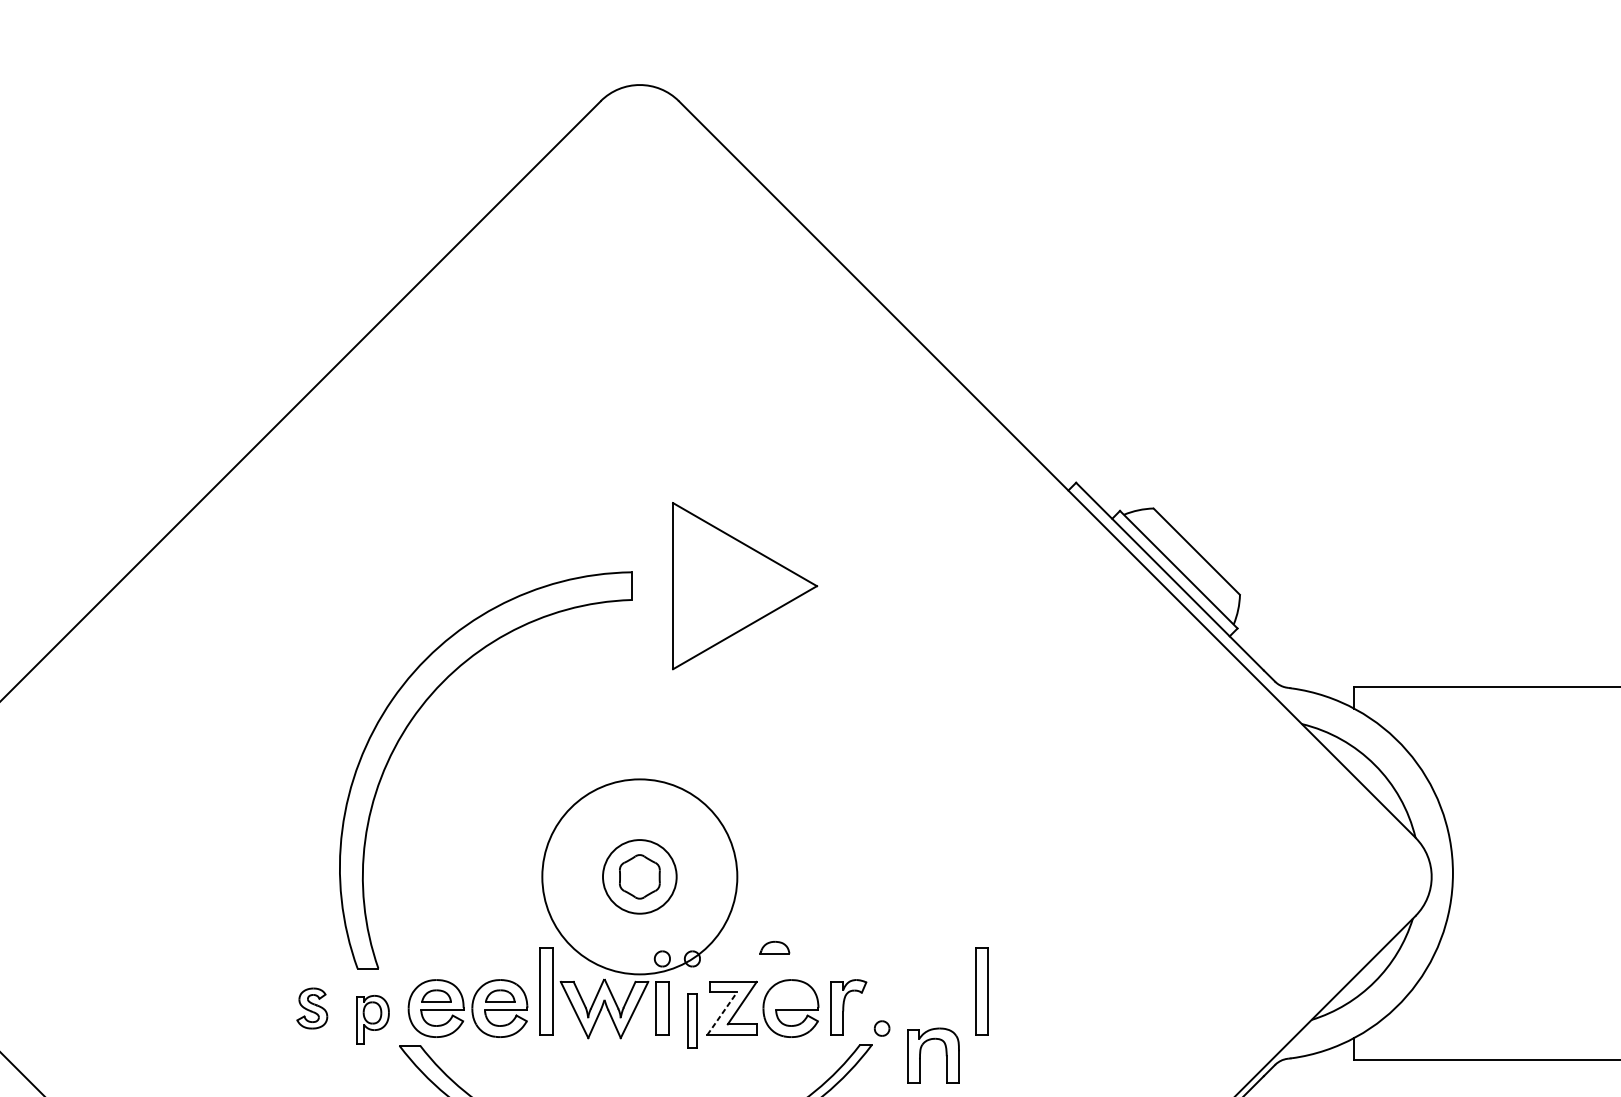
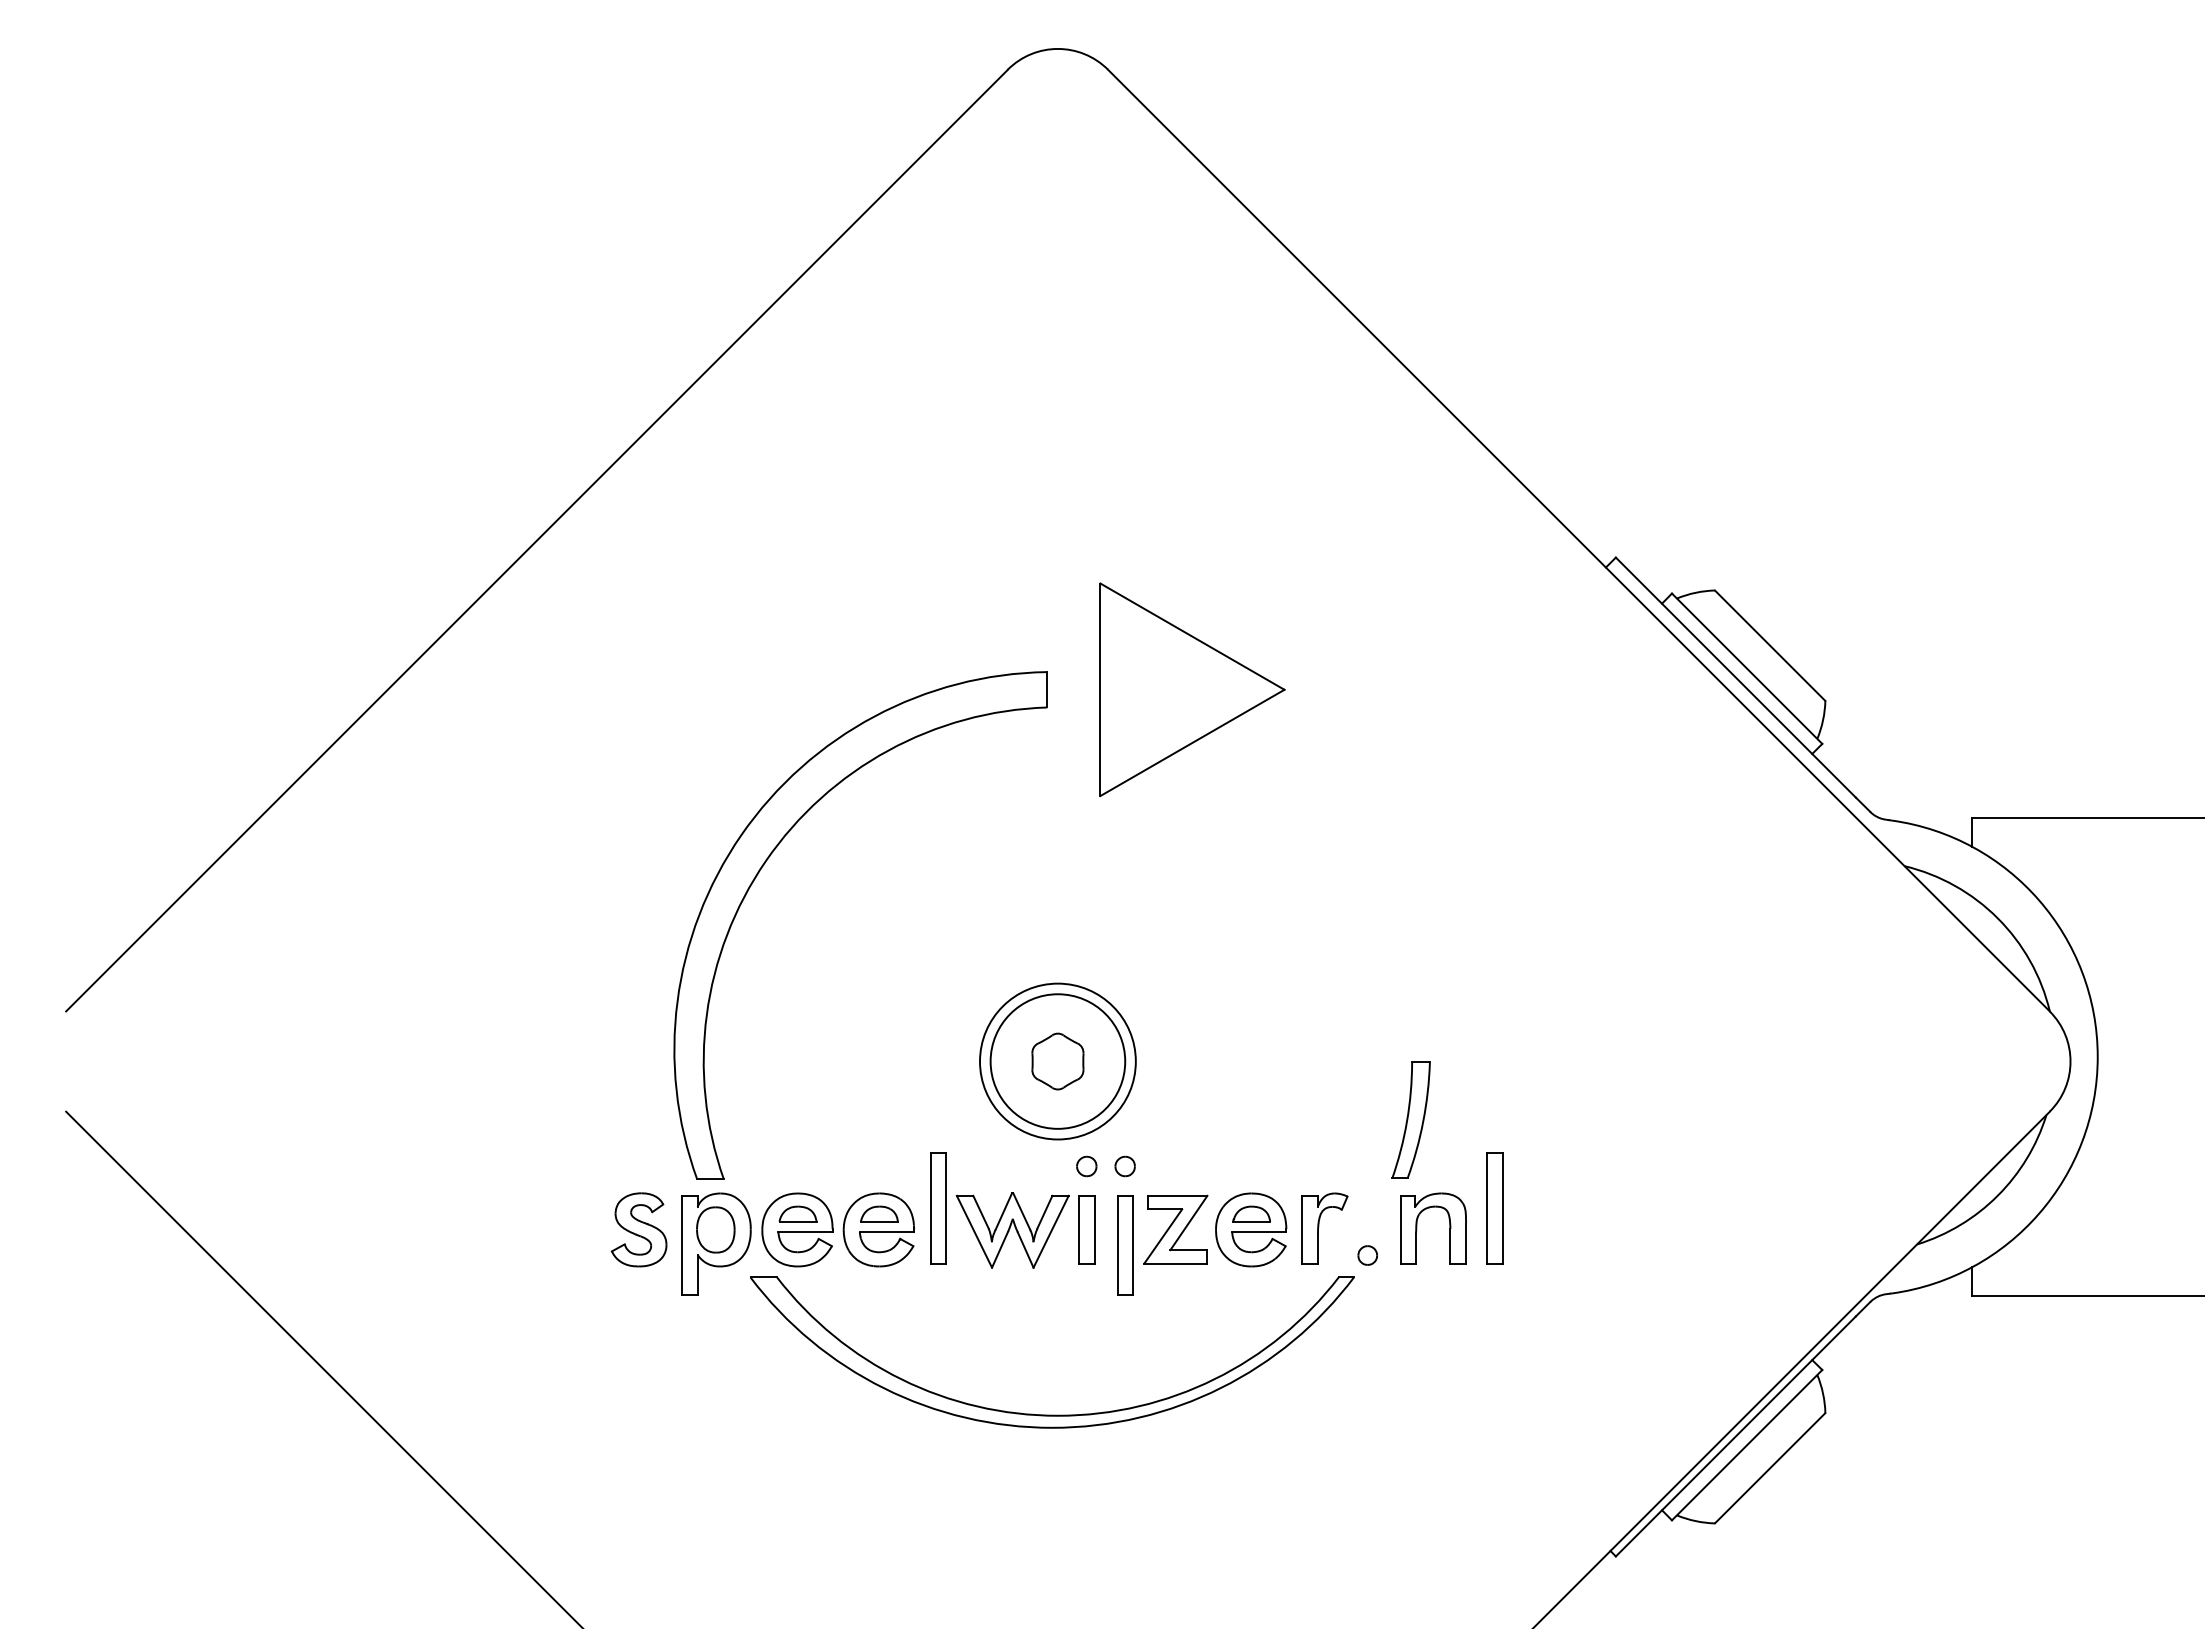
circle: (639, 876) -> (1057, 1061), size x0.62
circle: (639, 876) -> (1057, 1061), size x1.43
part: (915, 922) -> (1410, 1119), added
part: (774, 947) -> (1251, 1213), moved
part: (311, 1008) -> (638, 1229), size x1.43
line: (722, 1013) -> (1163, 1236), dashed -> solid
part: (372, 1019) -> (716, 1243), size x1.67
part: (692, 1020) -> (1125, 1245), size x1.43
part: (921, 1055) -> (1417, 1228), moved

